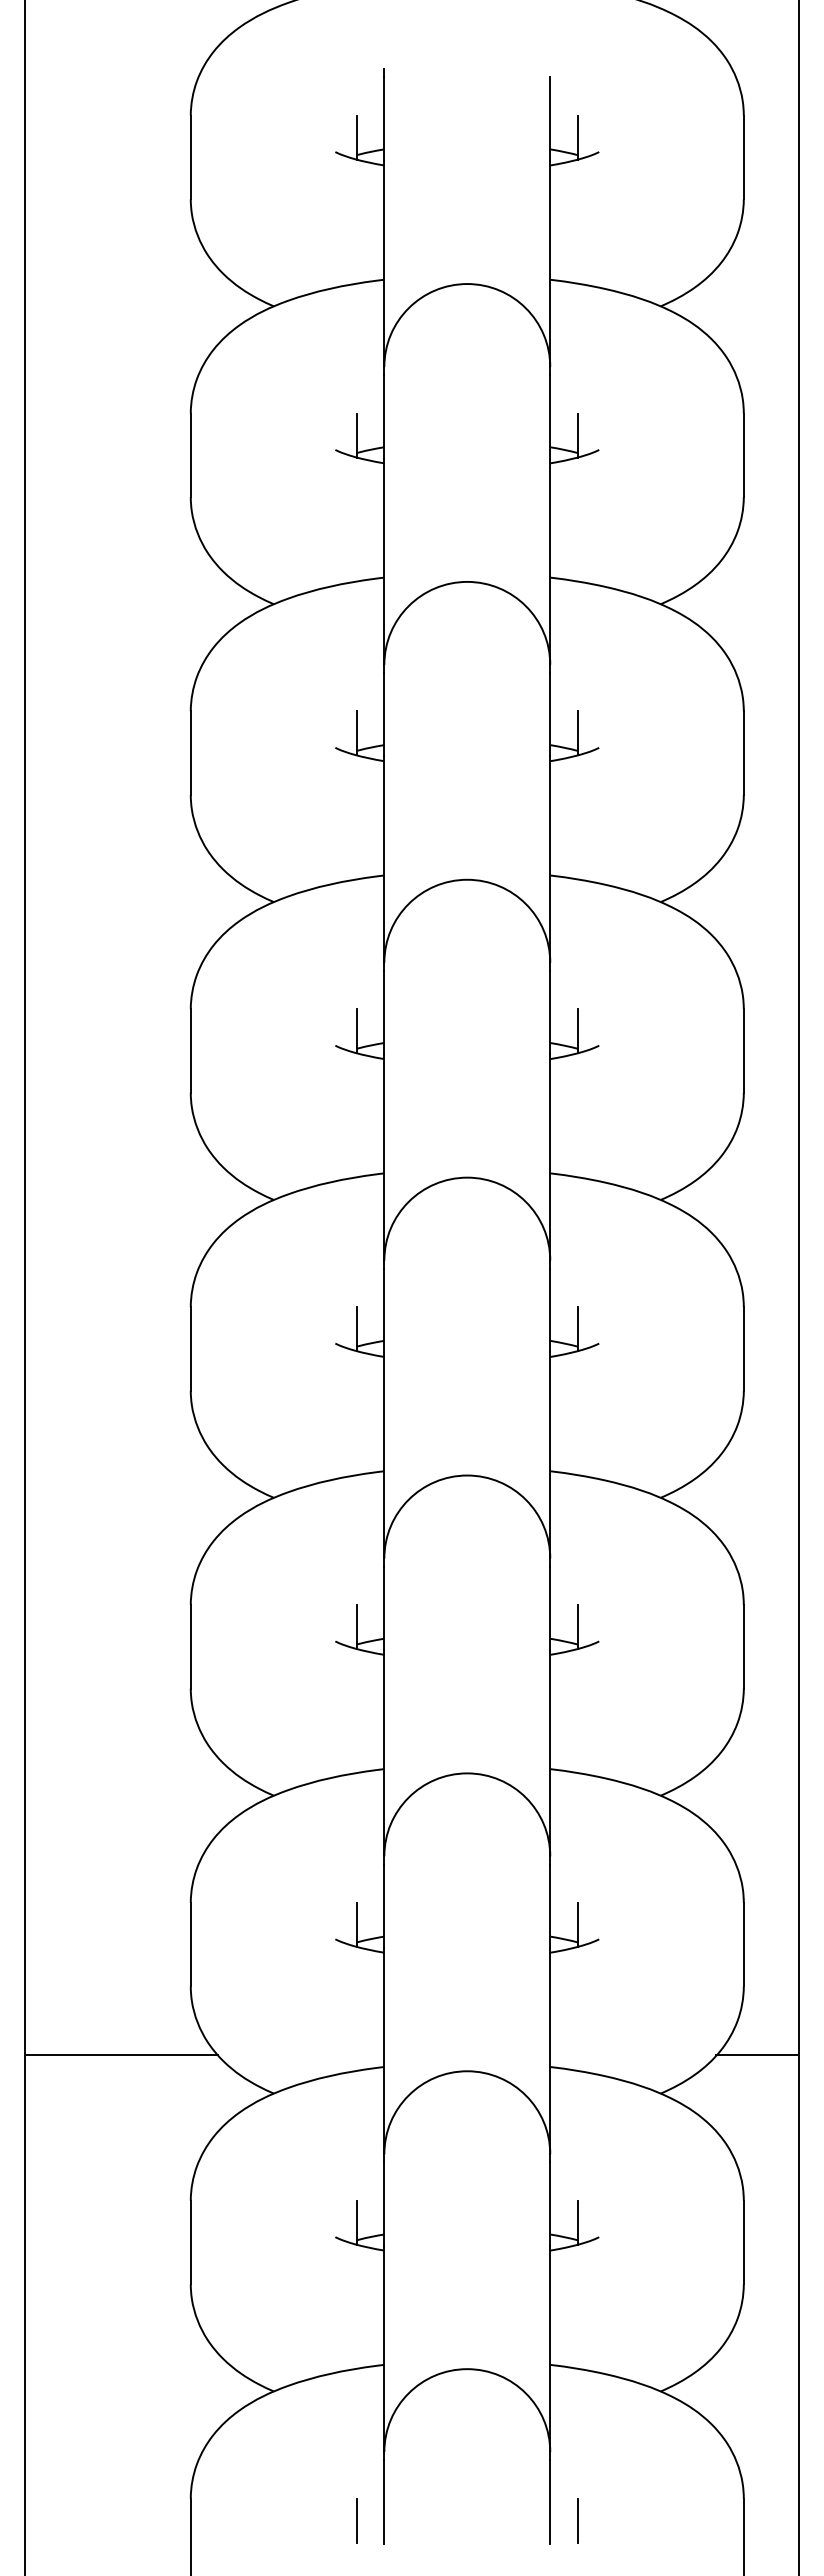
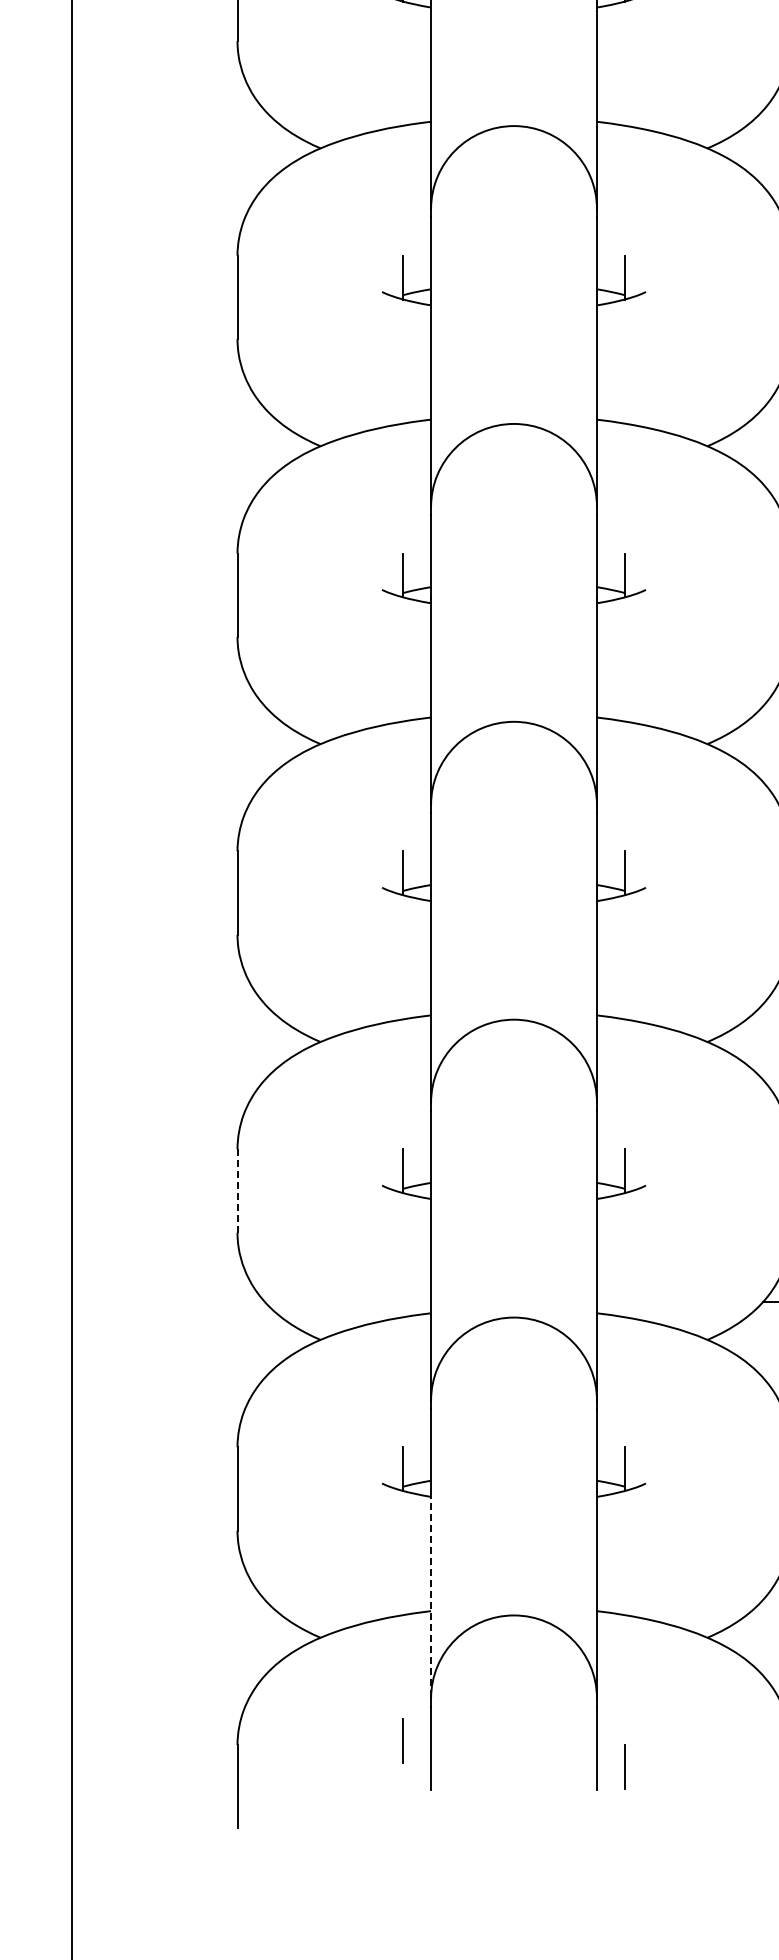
line: (190, 1944) -> (237, 1190), solid -> dashed
line: (120, 2055) -> (167, 1301), removed
line: (384, 2349) -> (431, 1595), solid -> dashed
line: (356, 2520) -> (403, 1740), moved

